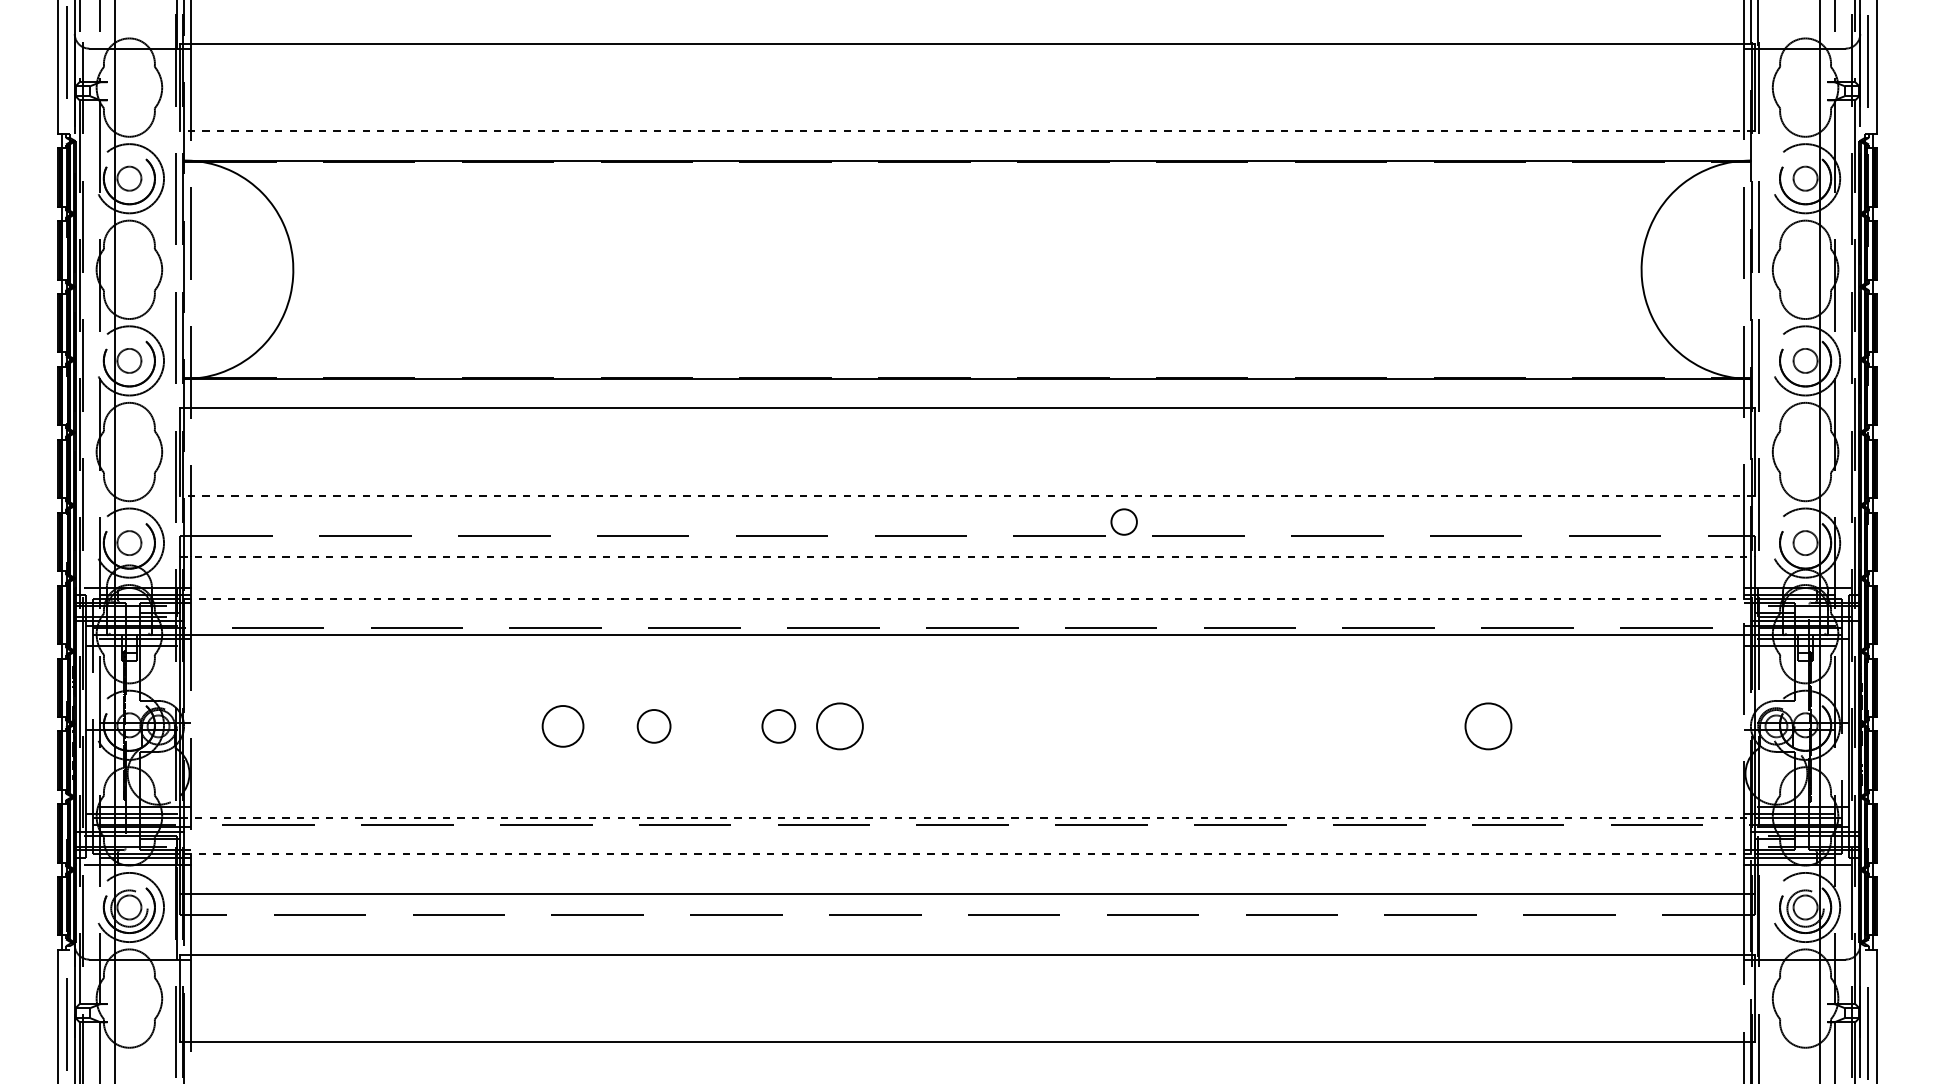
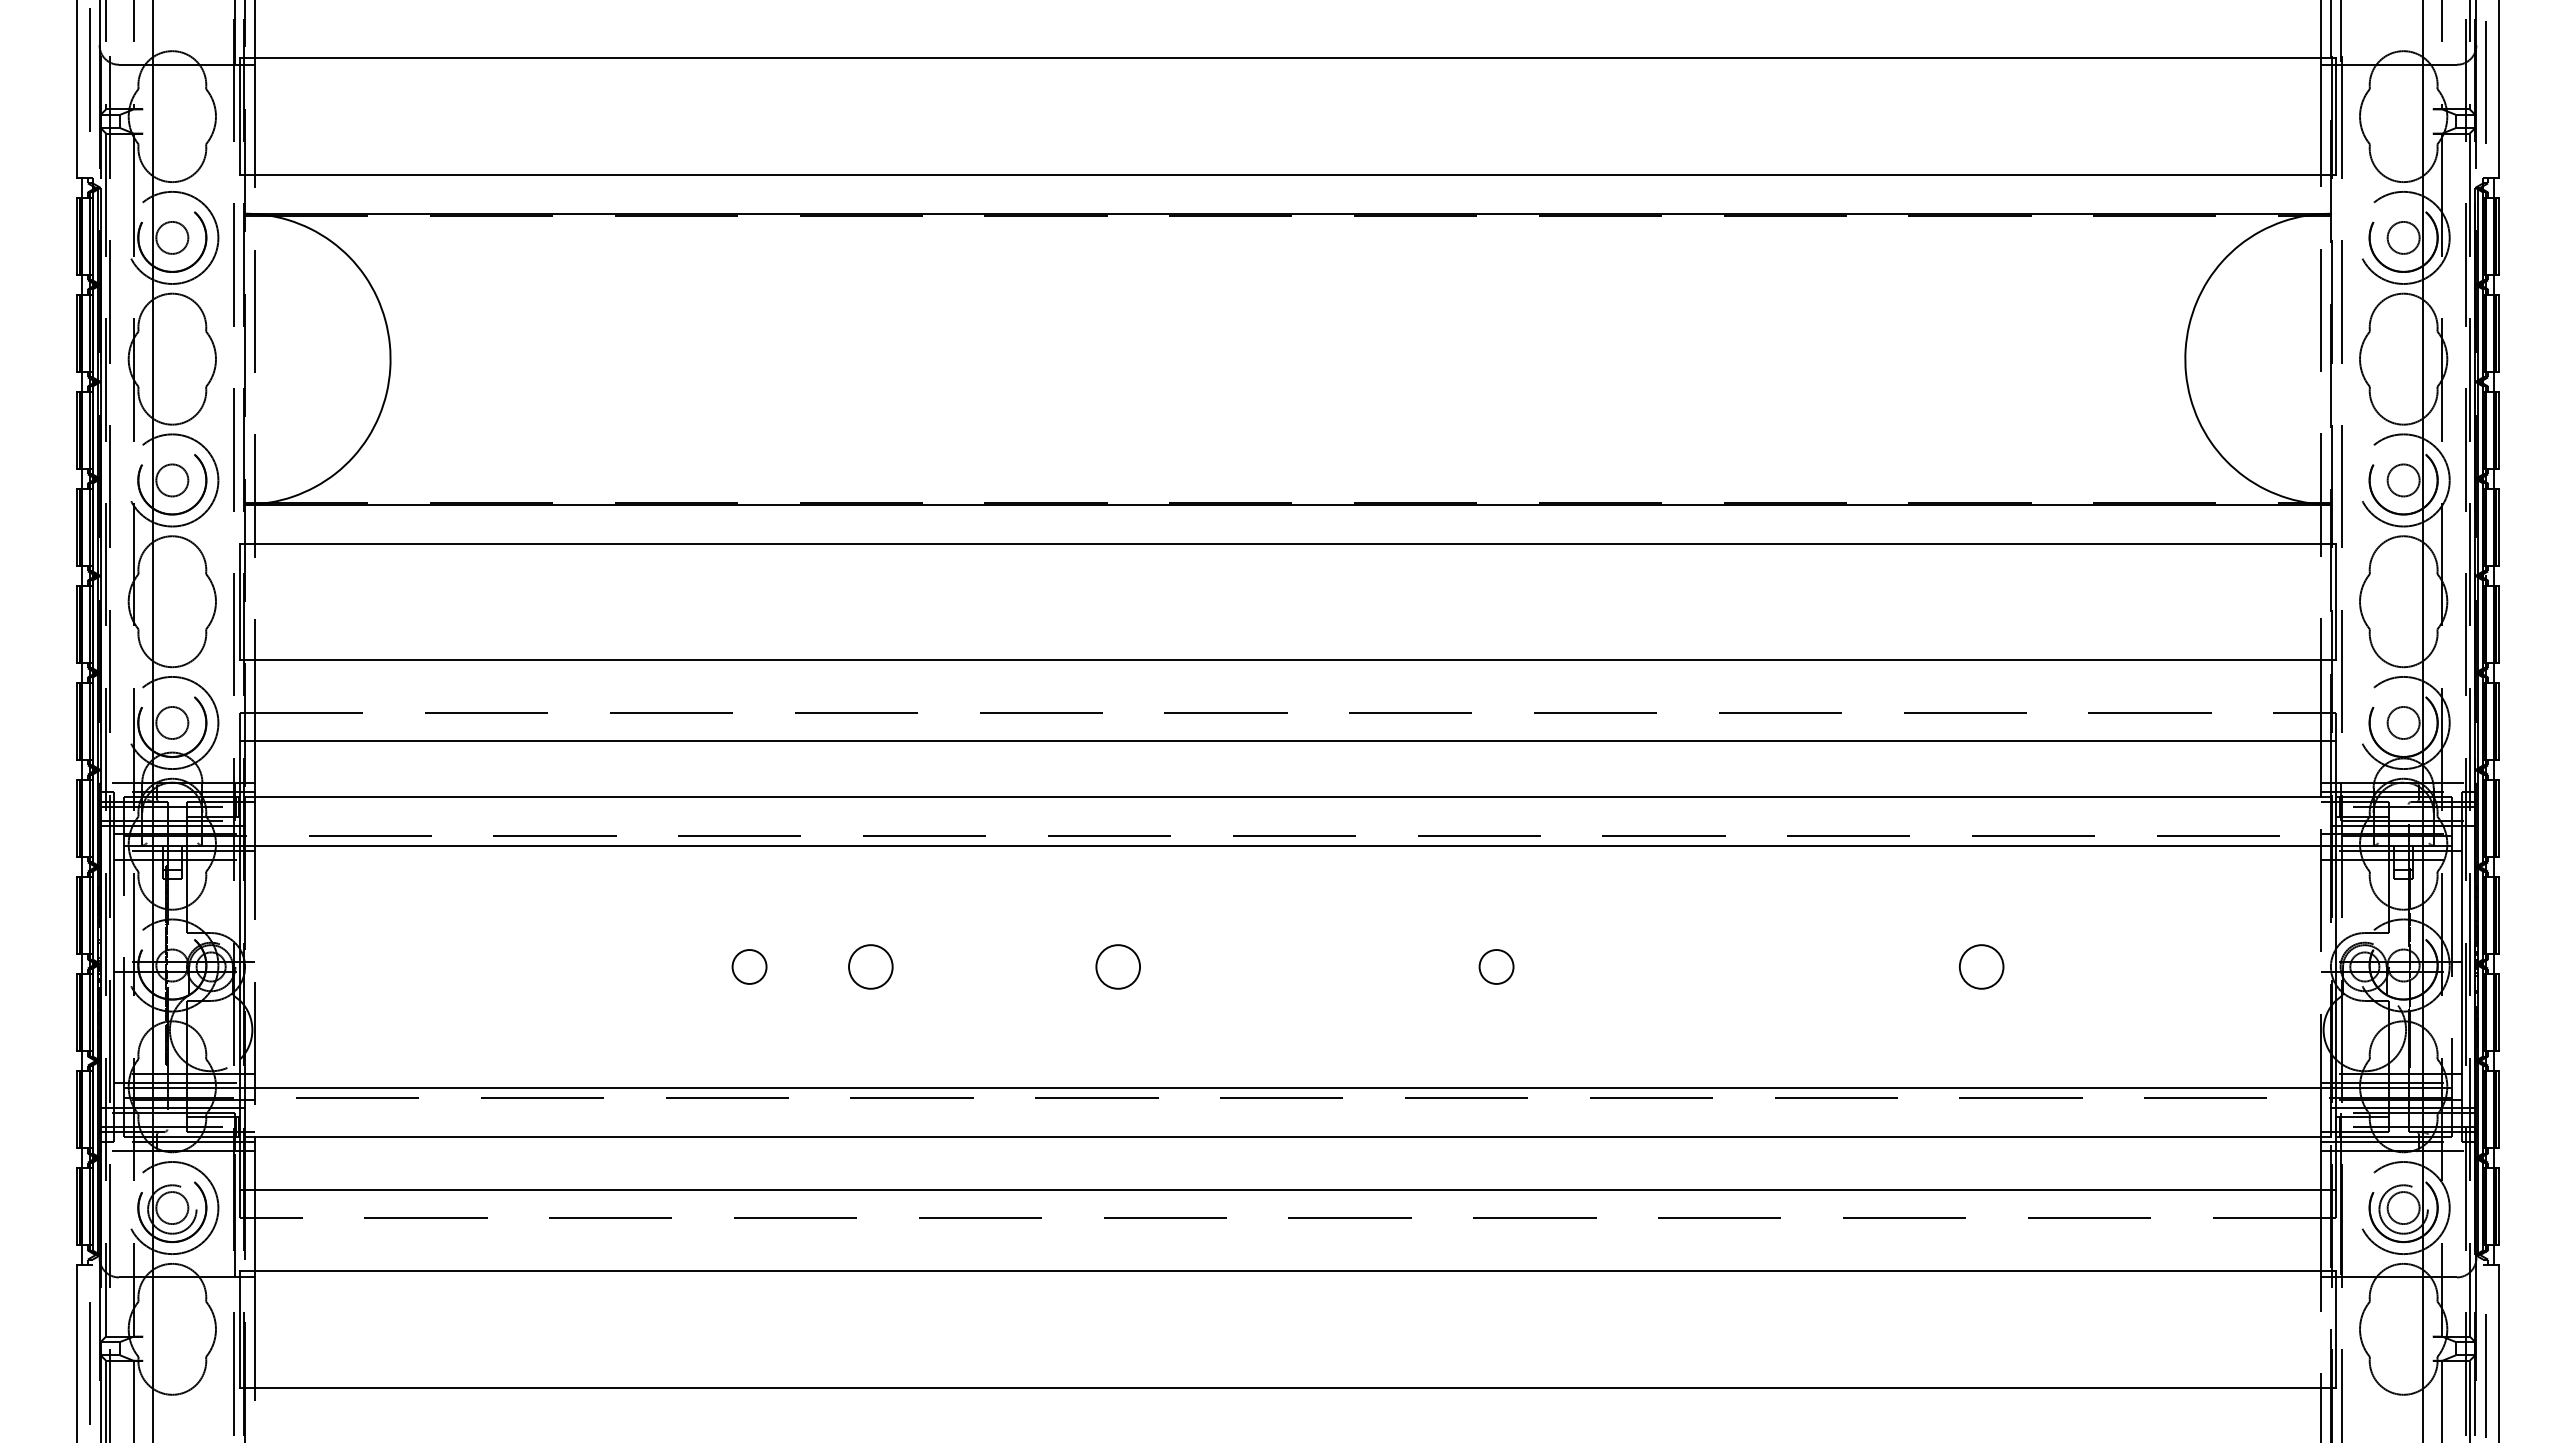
line: (967, 131) -> (1288, 174), dashed -> solid
line: (967, 495) -> (1288, 659), dashed -> solid
circle: (1124, 521) -> (1496, 966), moved
line: (967, 557) -> (1288, 741), dashed -> solid
line: (967, 599) -> (1288, 797), dashed -> solid
circle: (562, 726) -> (749, 966), size x0.62
circle: (778, 726) -> (1036, 966), removed
circle: (840, 726) -> (1118, 966), size x0.71
circle: (1488, 726) -> (1981, 966), size x0.71
line: (967, 817) -> (1288, 1088), dashed -> solid
line: (967, 853) -> (1288, 1136), dashed -> solid

